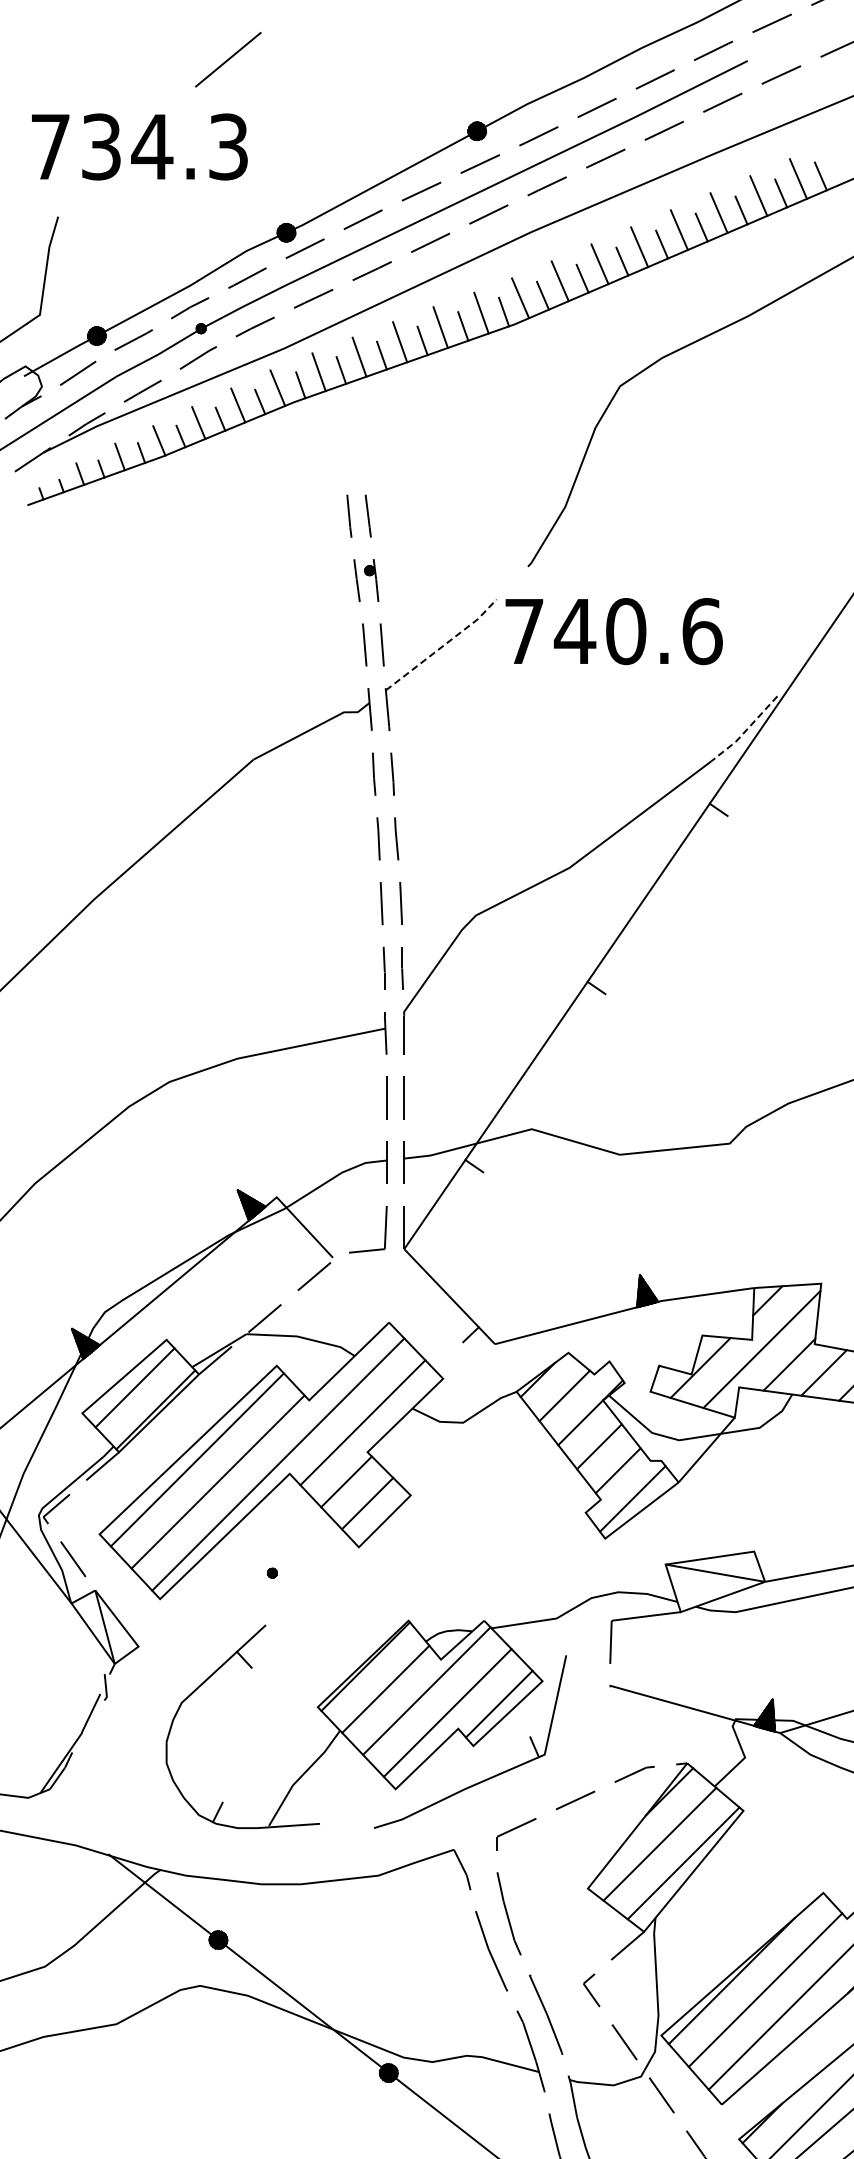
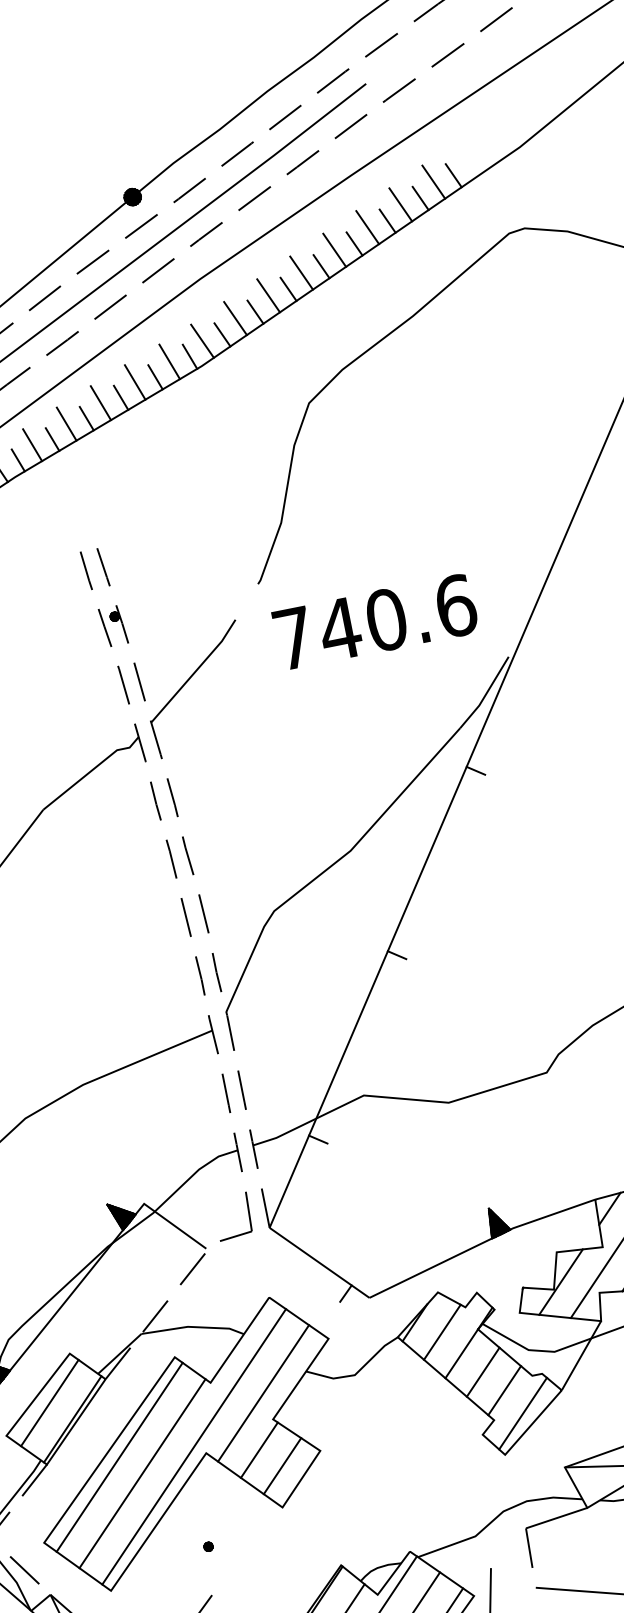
text: (613, 631) -> (375, 622), moved
line: (443, 646) -> (195, 672), dashed -> solid
line: (745, 731) -> (486, 694), dashed -> solid

